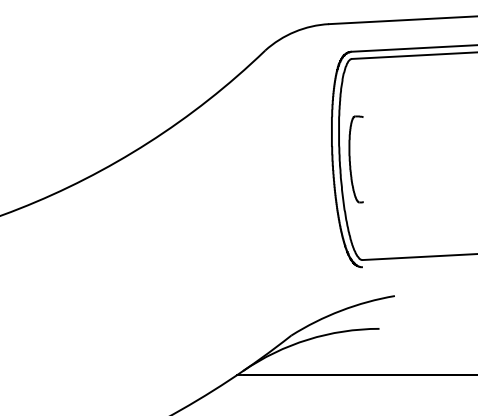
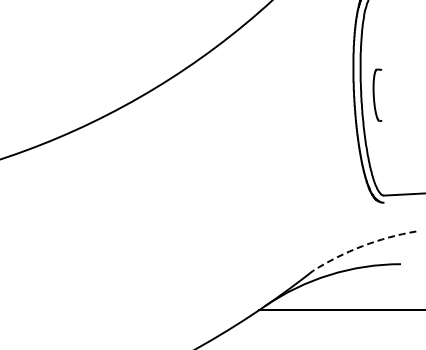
part: (355, 159) -> (377, 95), size x0.6
arc: (341, 310) -> (363, 245), solid -> dashed

